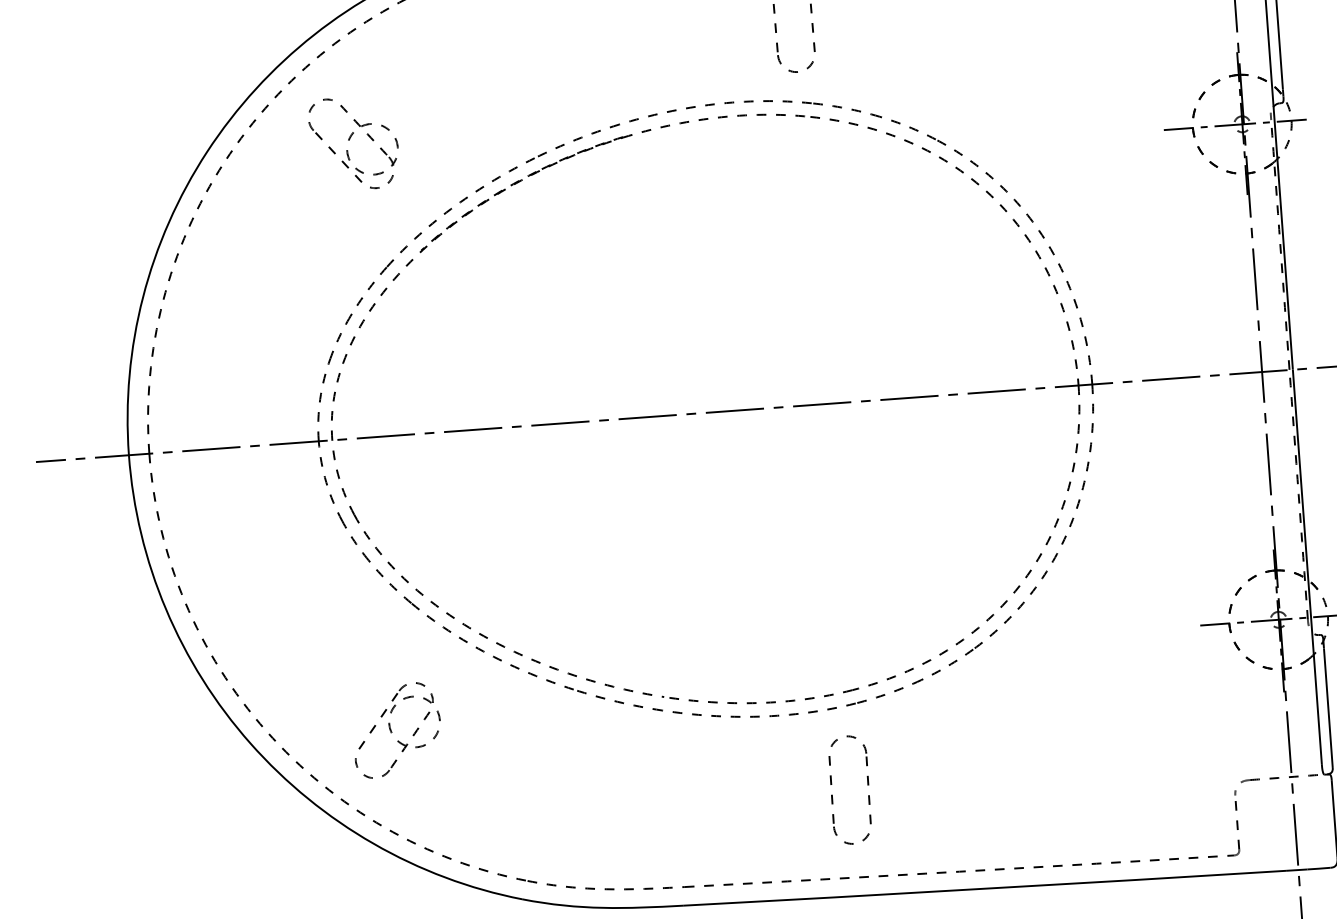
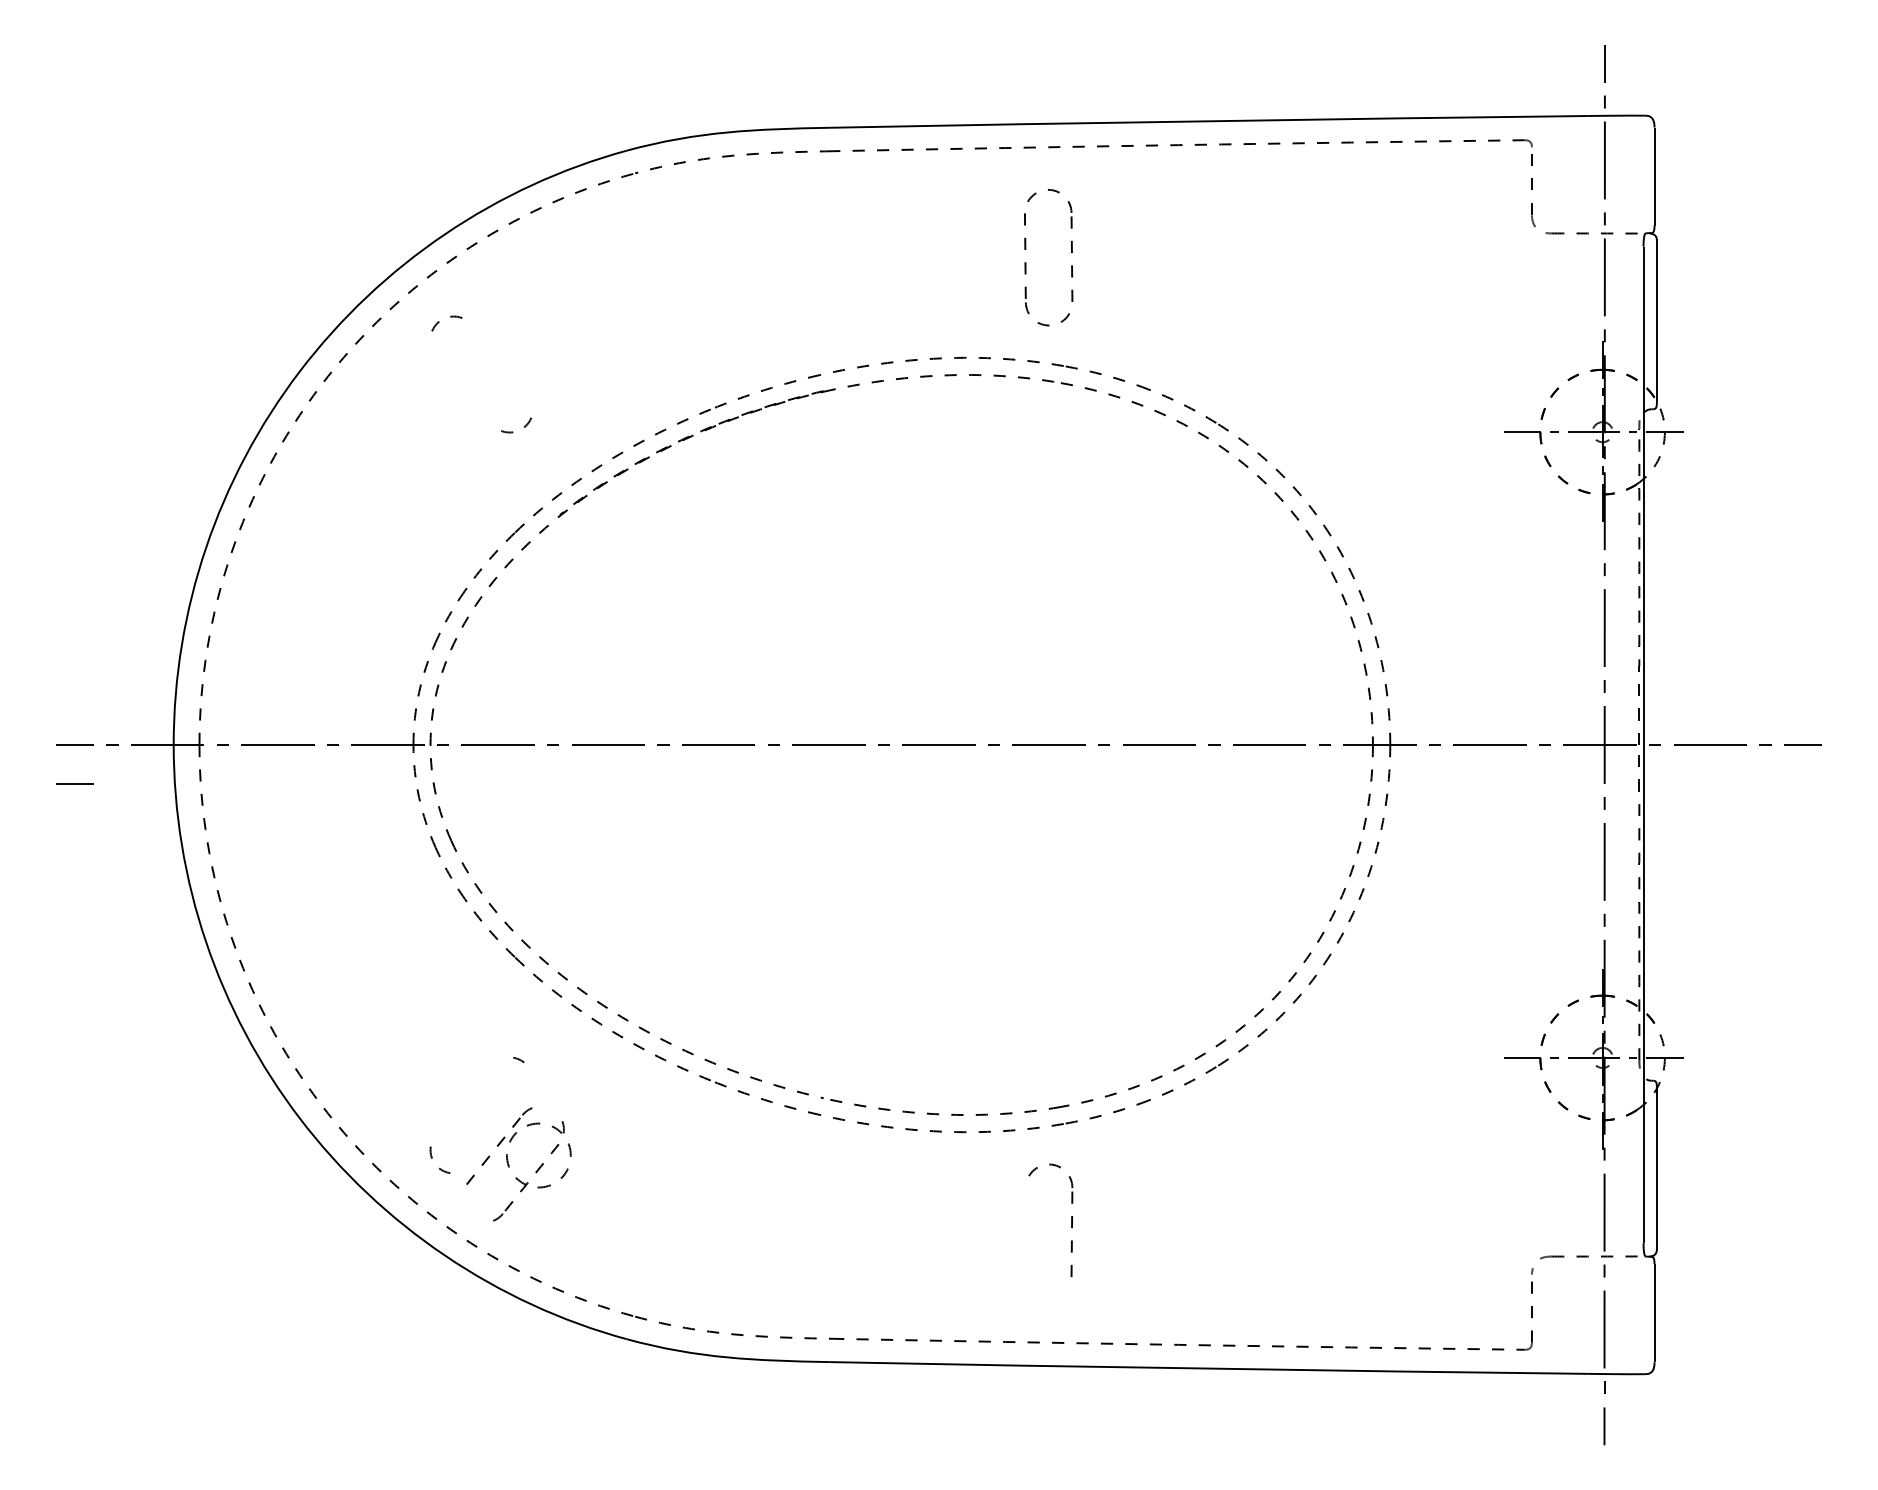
part: (350, 139) -> (480, 369), removed
line: (52, 491) -> (74, 783), added
part: (391, 730) -> (509, 1164), moved
part: (833, 800) -> (1026, 1243), removed

